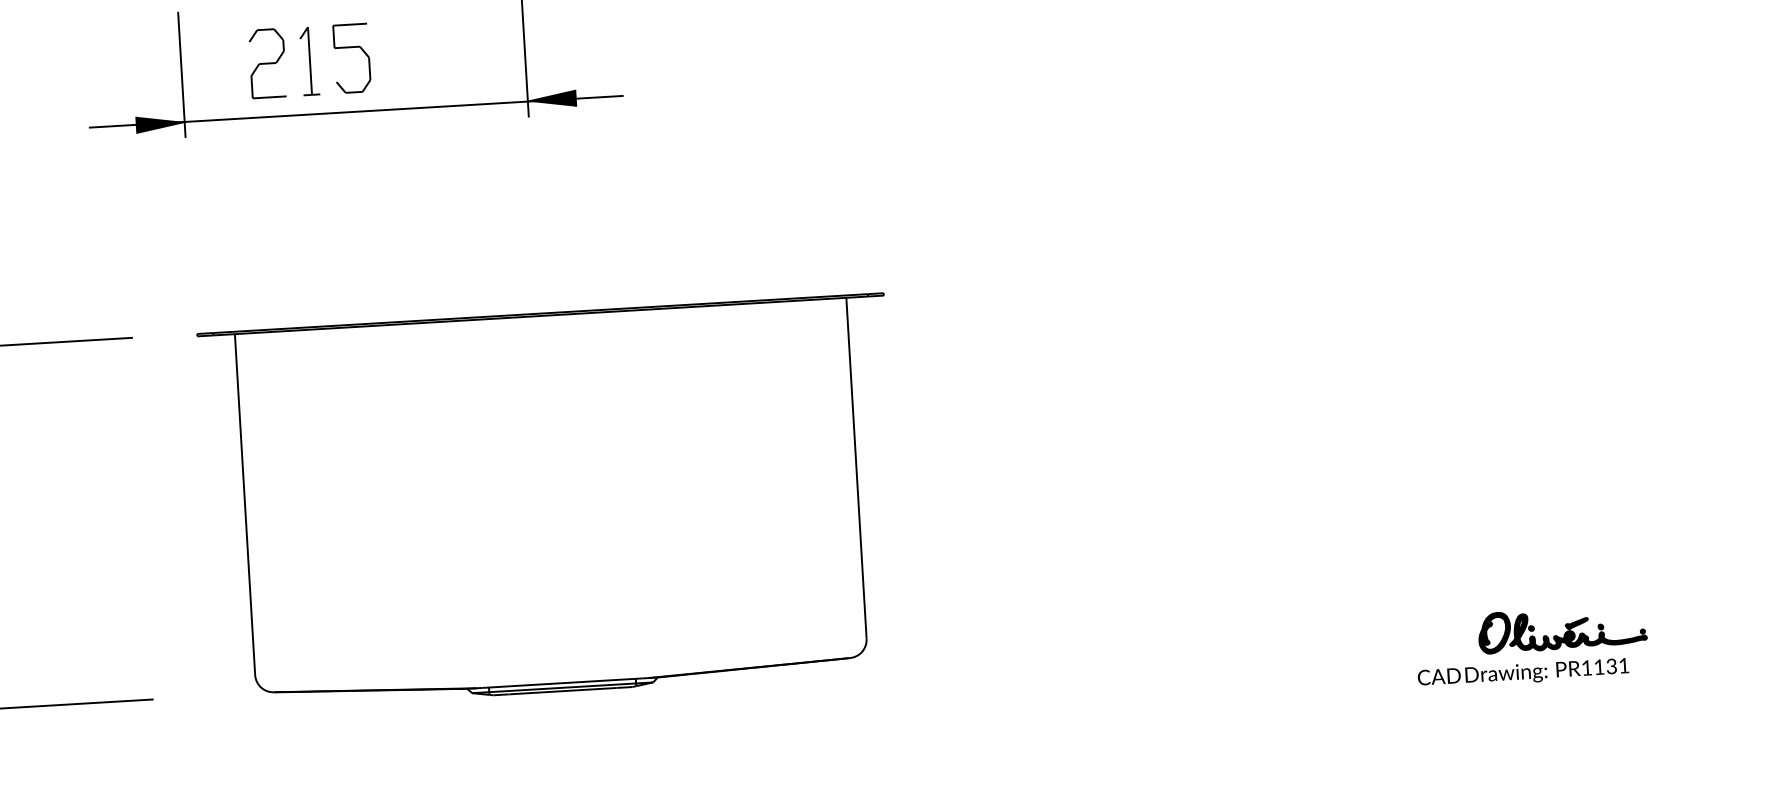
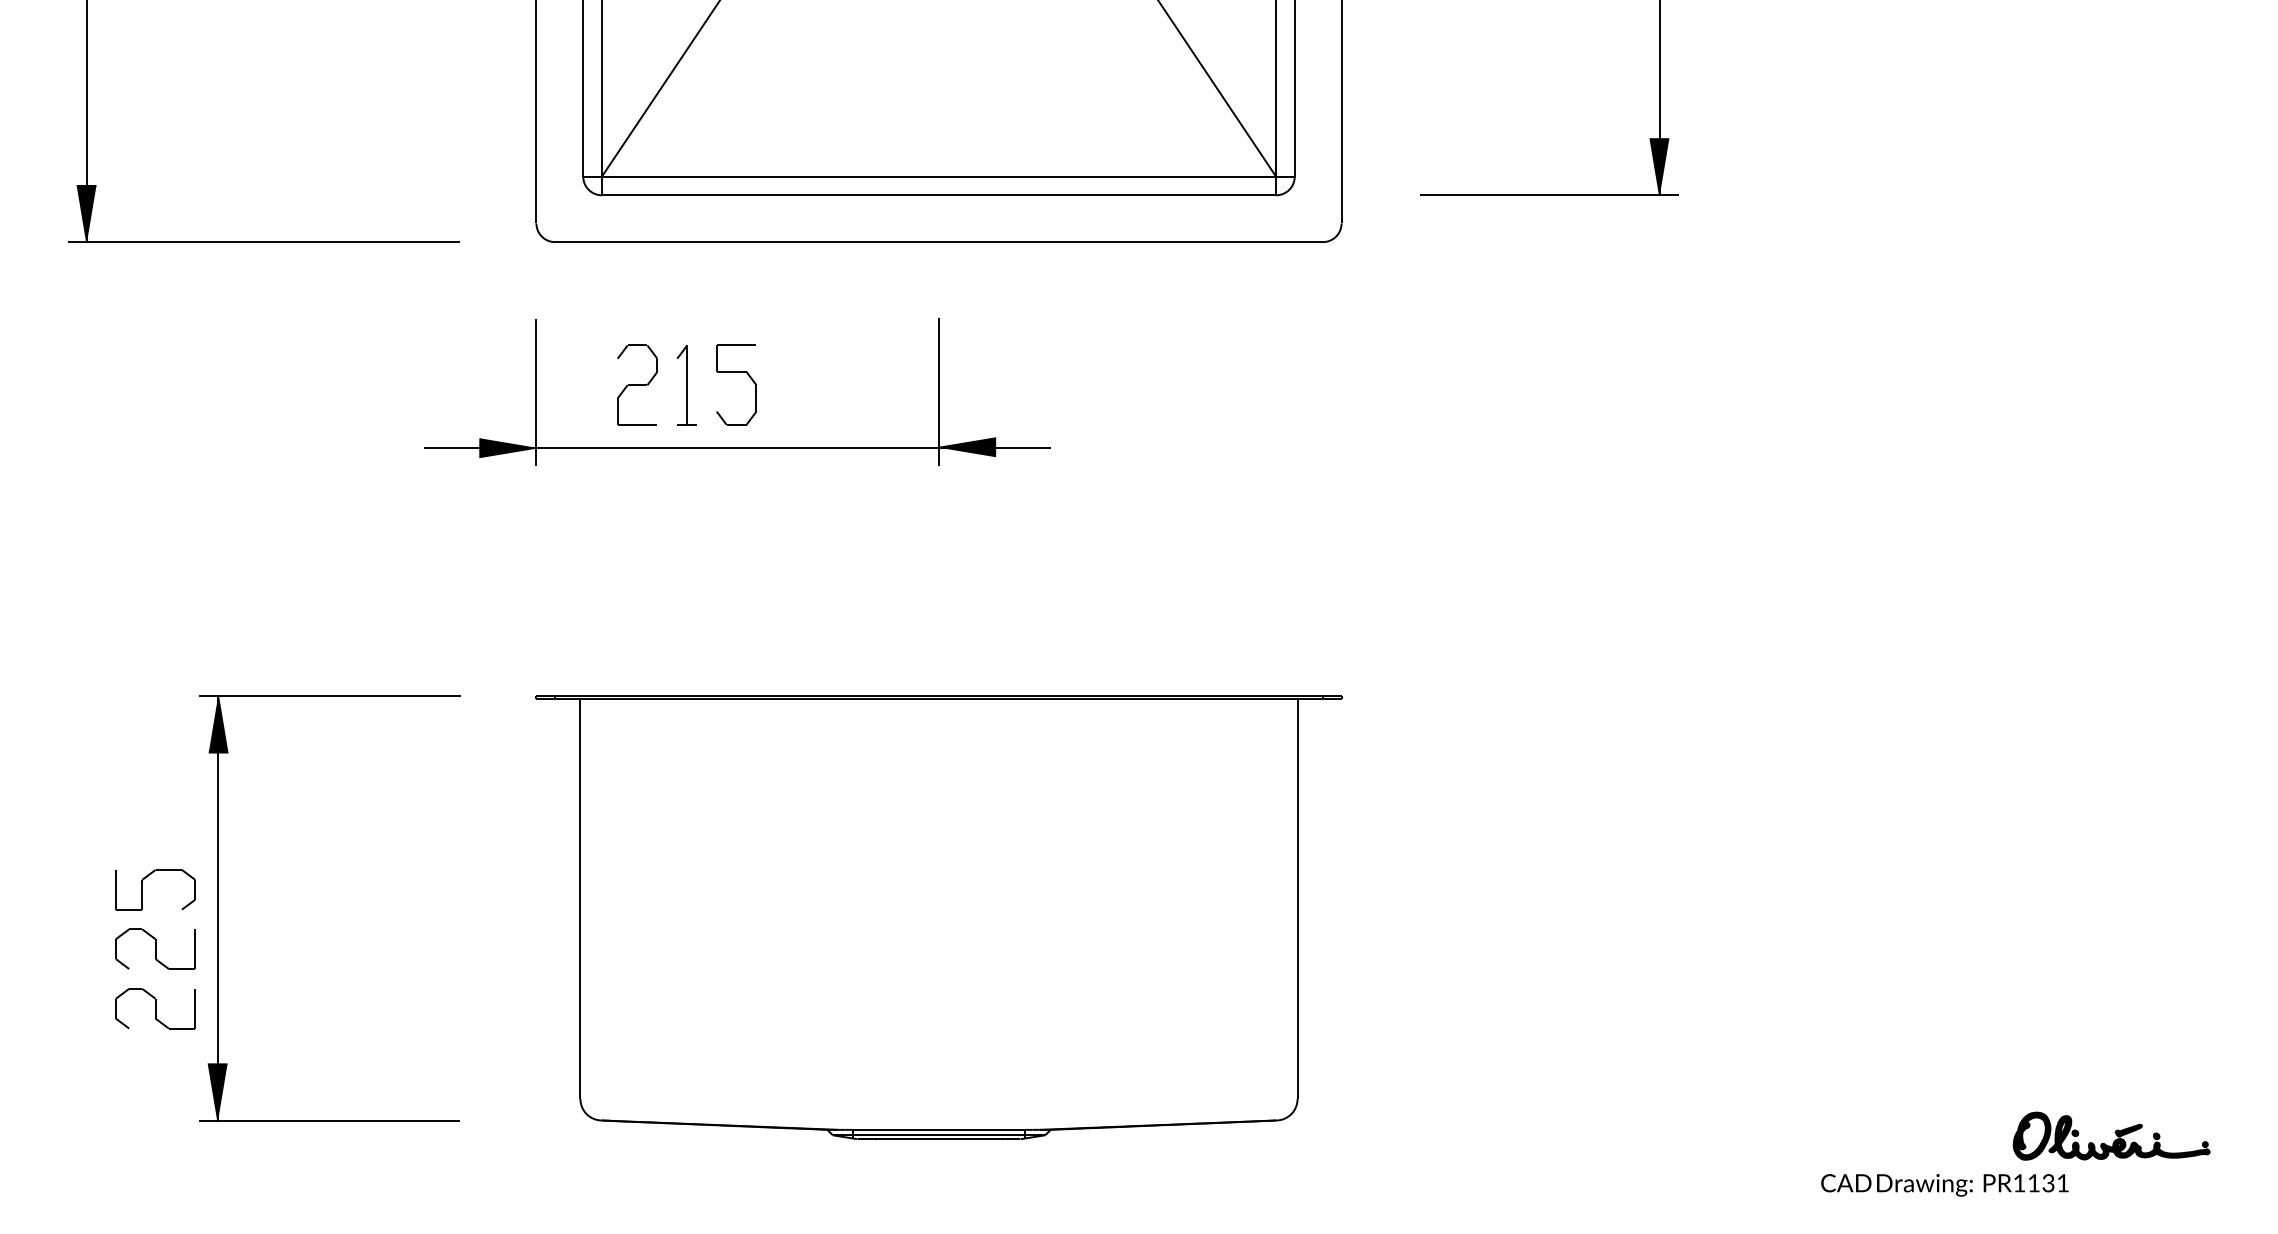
text: (1523, 673) -> (1944, 1185), moved

